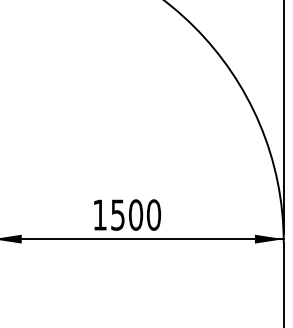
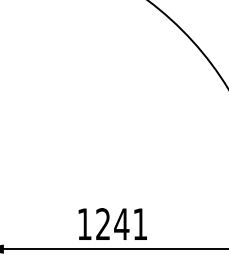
text: (136, 214) -> (122, 223), 1500 -> 1241

